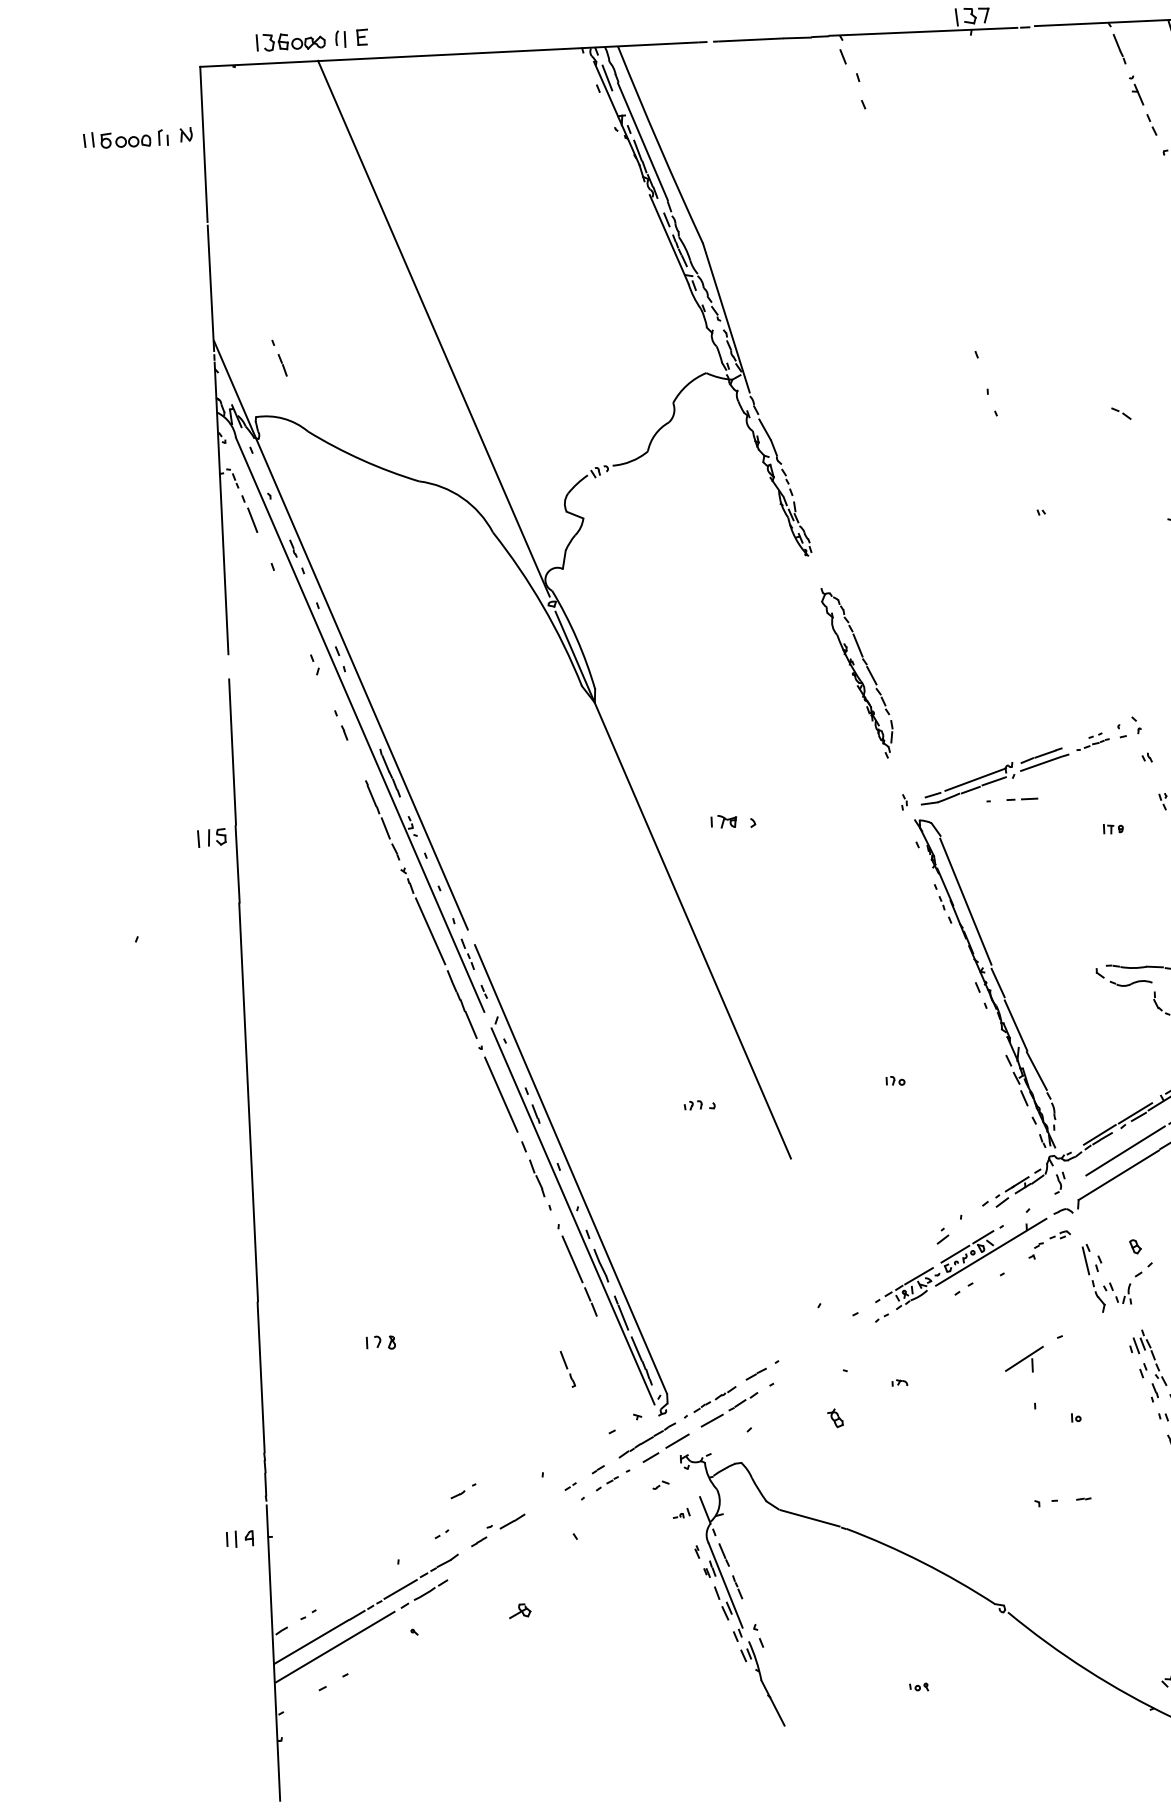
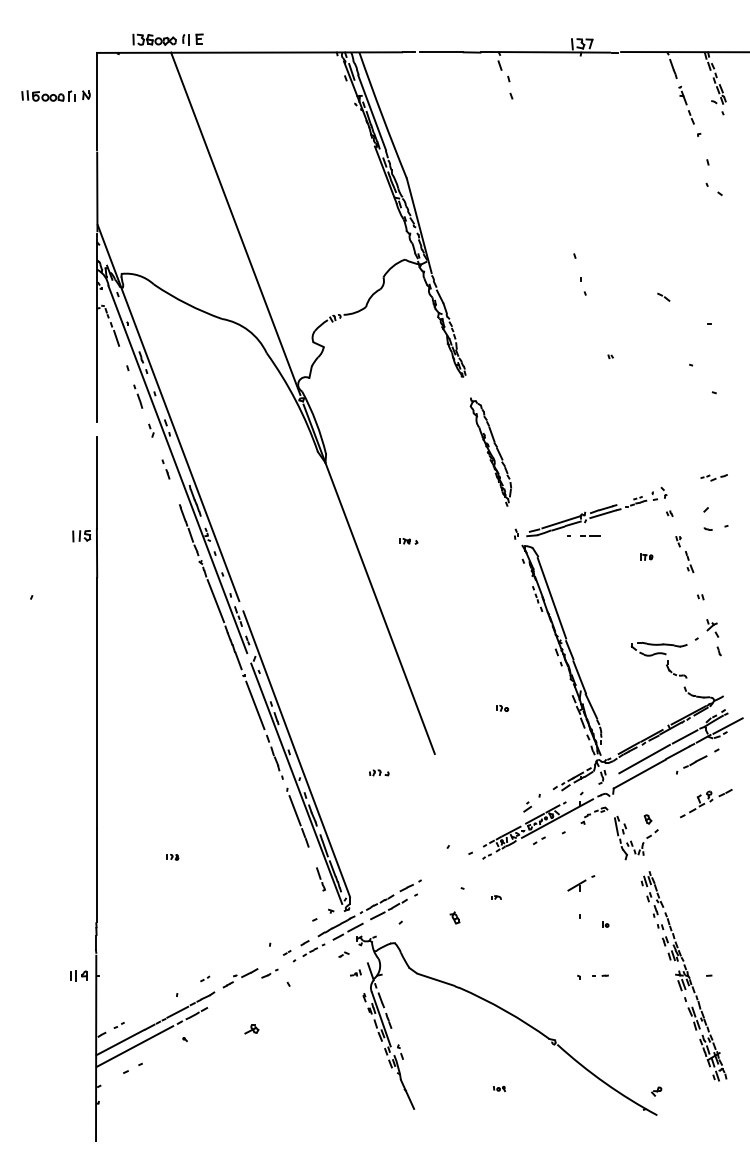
part: (279, 357) -> (138, 396), moved
part: (733, 821) -> (408, 541), size x0.62
part: (700, 1104) -> (379, 772), moved
part: (380, 1343) -> (172, 857), size x0.62
part: (1034, 1353) -> (581, 883), size x0.71
part: (567, 1369) -> (320, 879), moved
part: (462, 1491) -> (269, 973), moved
part: (1071, 1499) -> (600, 975), size x0.62

